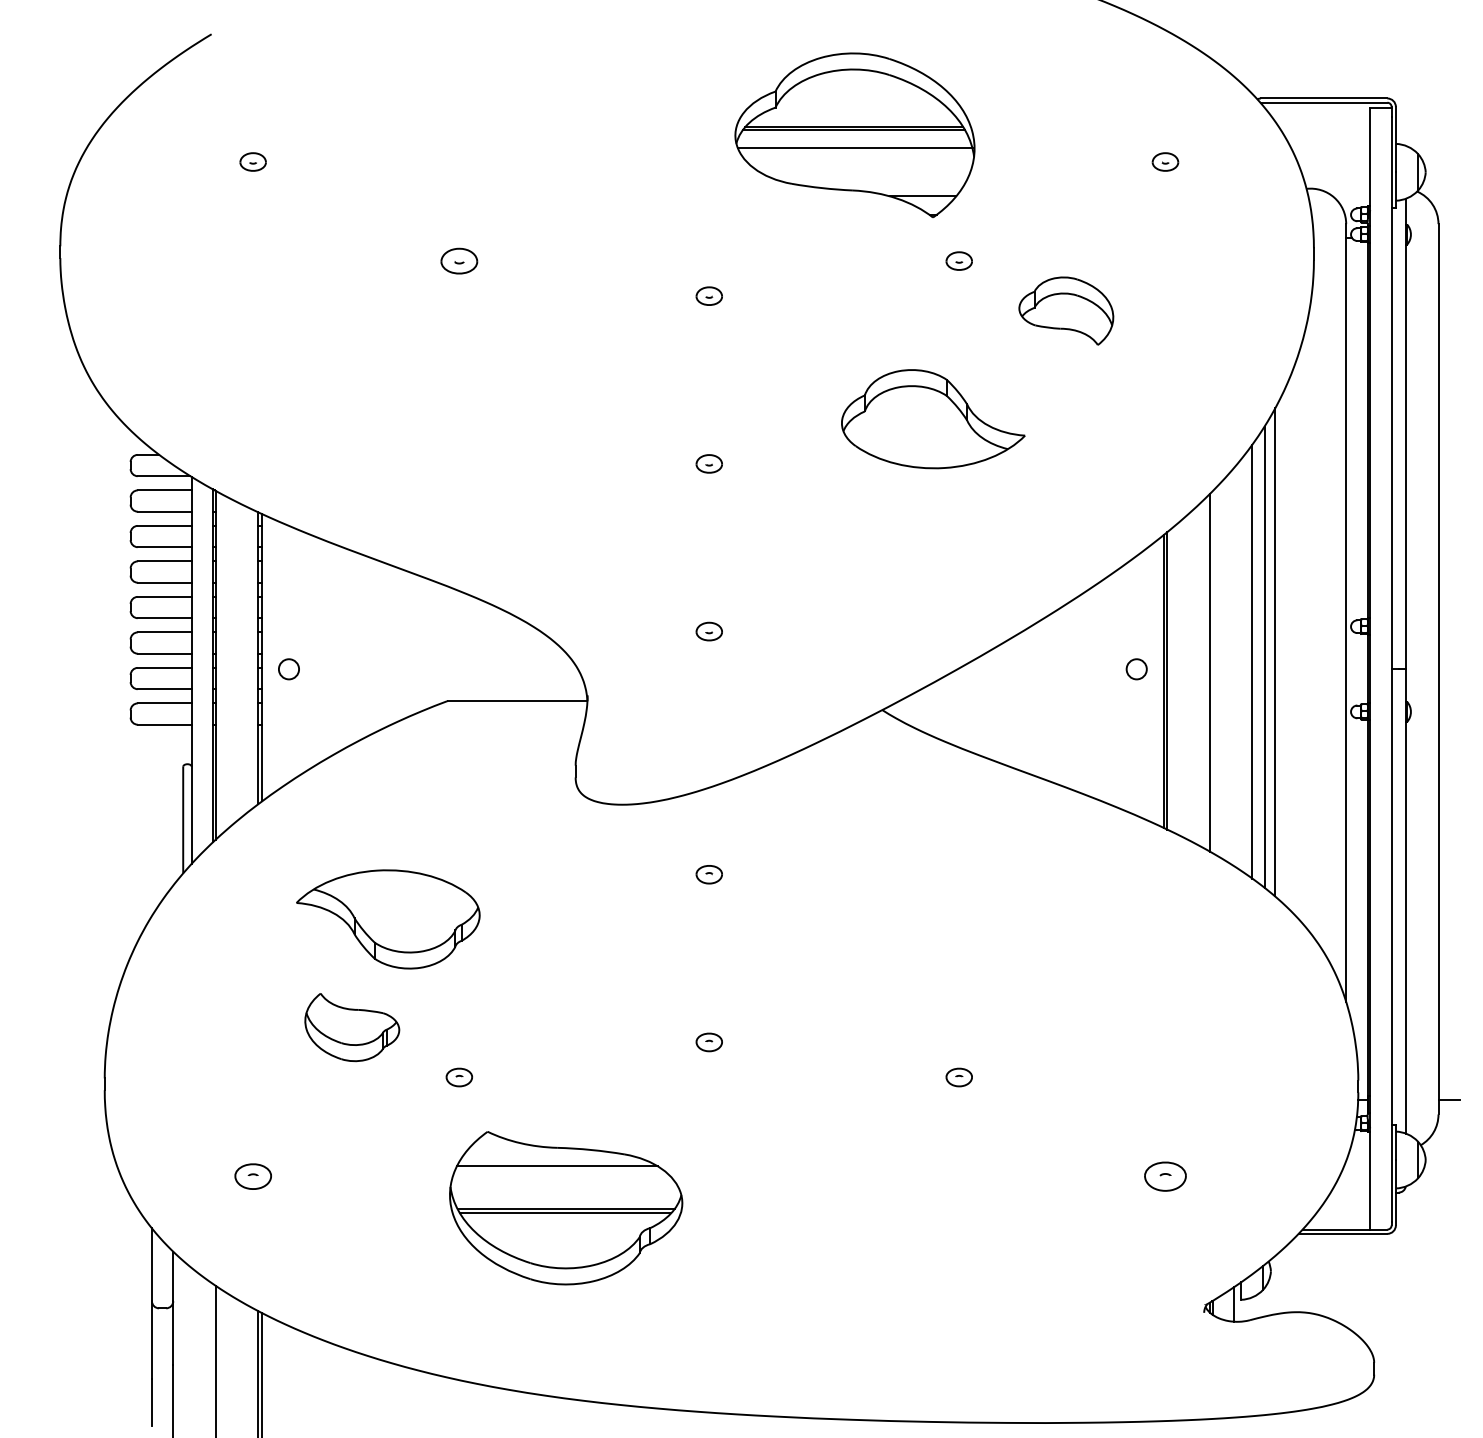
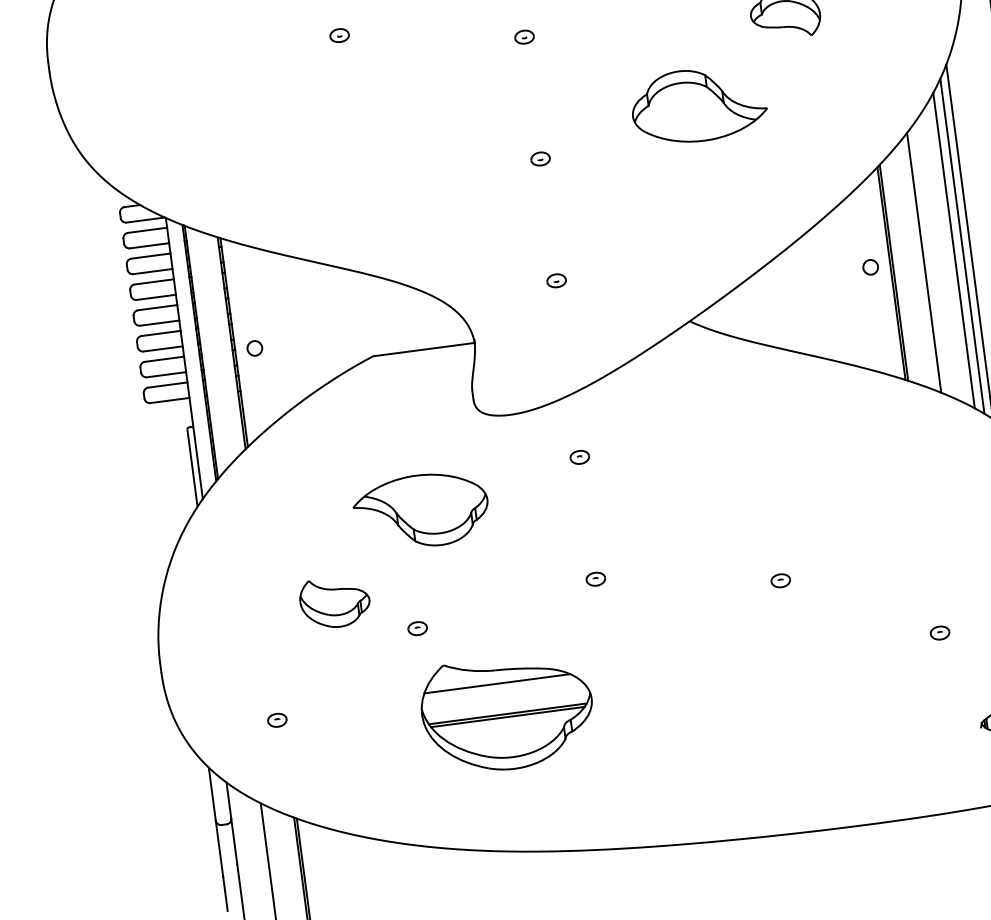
part: (459, 260) -> (339, 35), size x0.71
part: (388, 919) -> (421, 511), moved
part: (252, 1176) -> (276, 720), size x0.71
part: (1165, 1176) -> (940, 633), size x0.62

